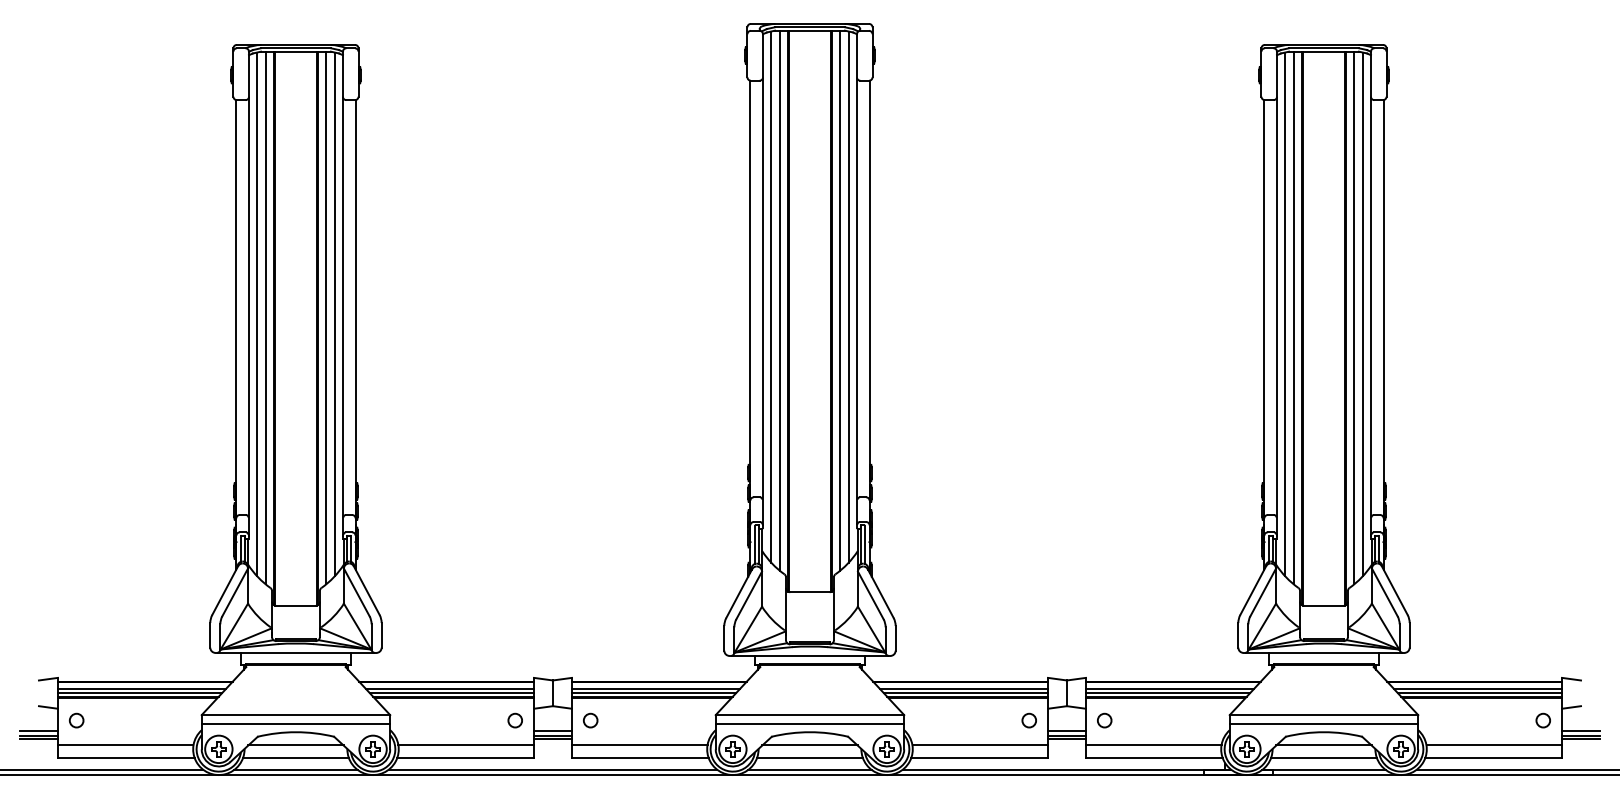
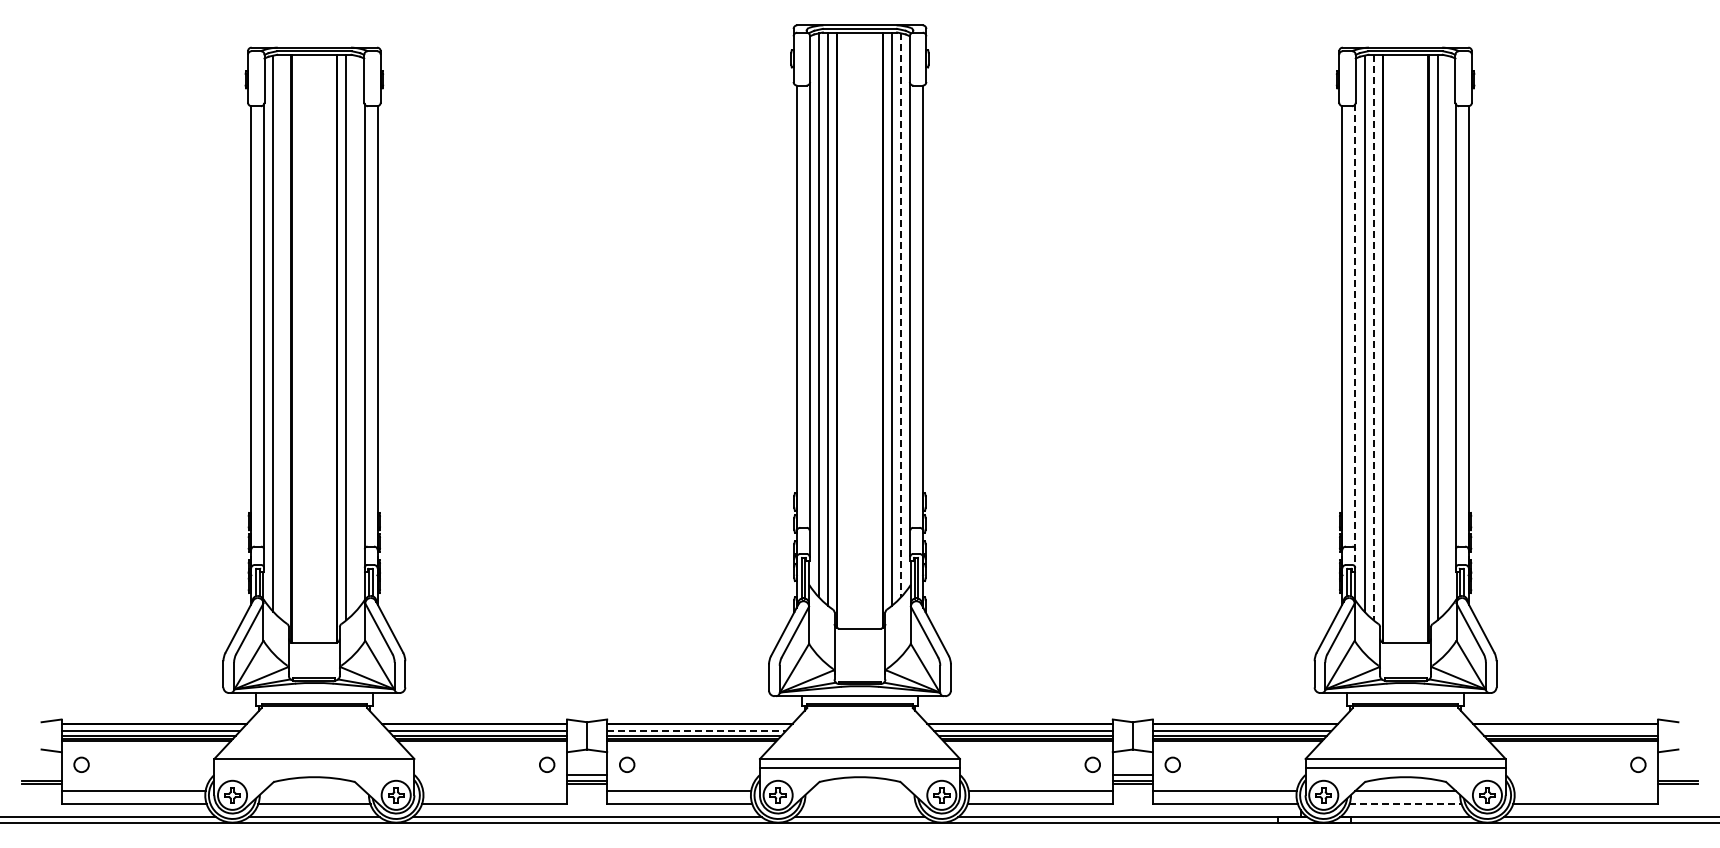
line: (849, 297) -> (901, 315), solid -> dashed
line: (334, 314) -> (355, 333), removed
line: (1362, 314) -> (1446, 333), removed
line: (265, 318) -> (282, 337), removed
line: (1276, 318) -> (1355, 337), solid -> dashed
line: (1293, 318) -> (1373, 337), solid -> dashed
line: (656, 689) -> (697, 731), solid -> dashed
line: (1477, 689) -> (1568, 731), removed
line: (296, 724) -> (314, 768), removed
line: (38, 730) -> (41, 775), removed
line: (1581, 730) -> (1678, 775), removed
line: (295, 745) -> (313, 791), removed
line: (466, 745) -> (495, 791), removed
line: (809, 745) -> (859, 791), removed
line: (1494, 745) -> (1586, 791), removed
line: (809, 757) -> (859, 804), removed
line: (1324, 757) -> (1406, 804), solid -> dashed

